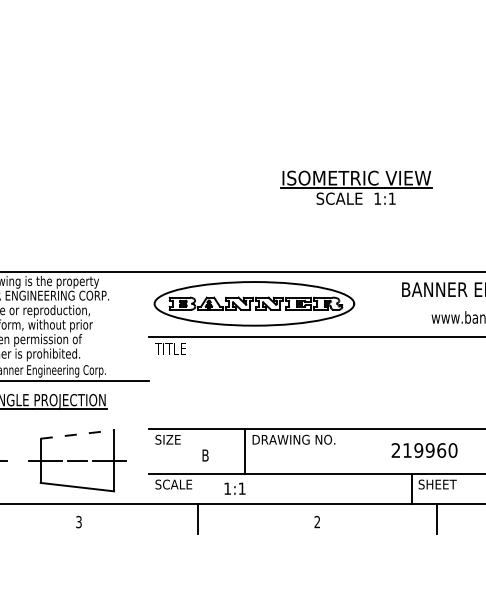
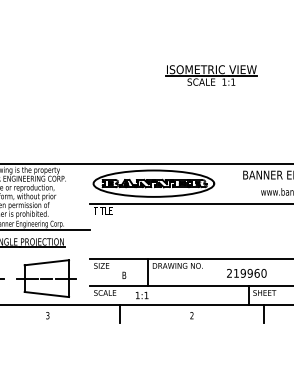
part: (356, 187) -> (211, 75), moved
line: (78, 434) -> (47, 262), dashed -> solid
text: (424, 450) -> (246, 273), moved

